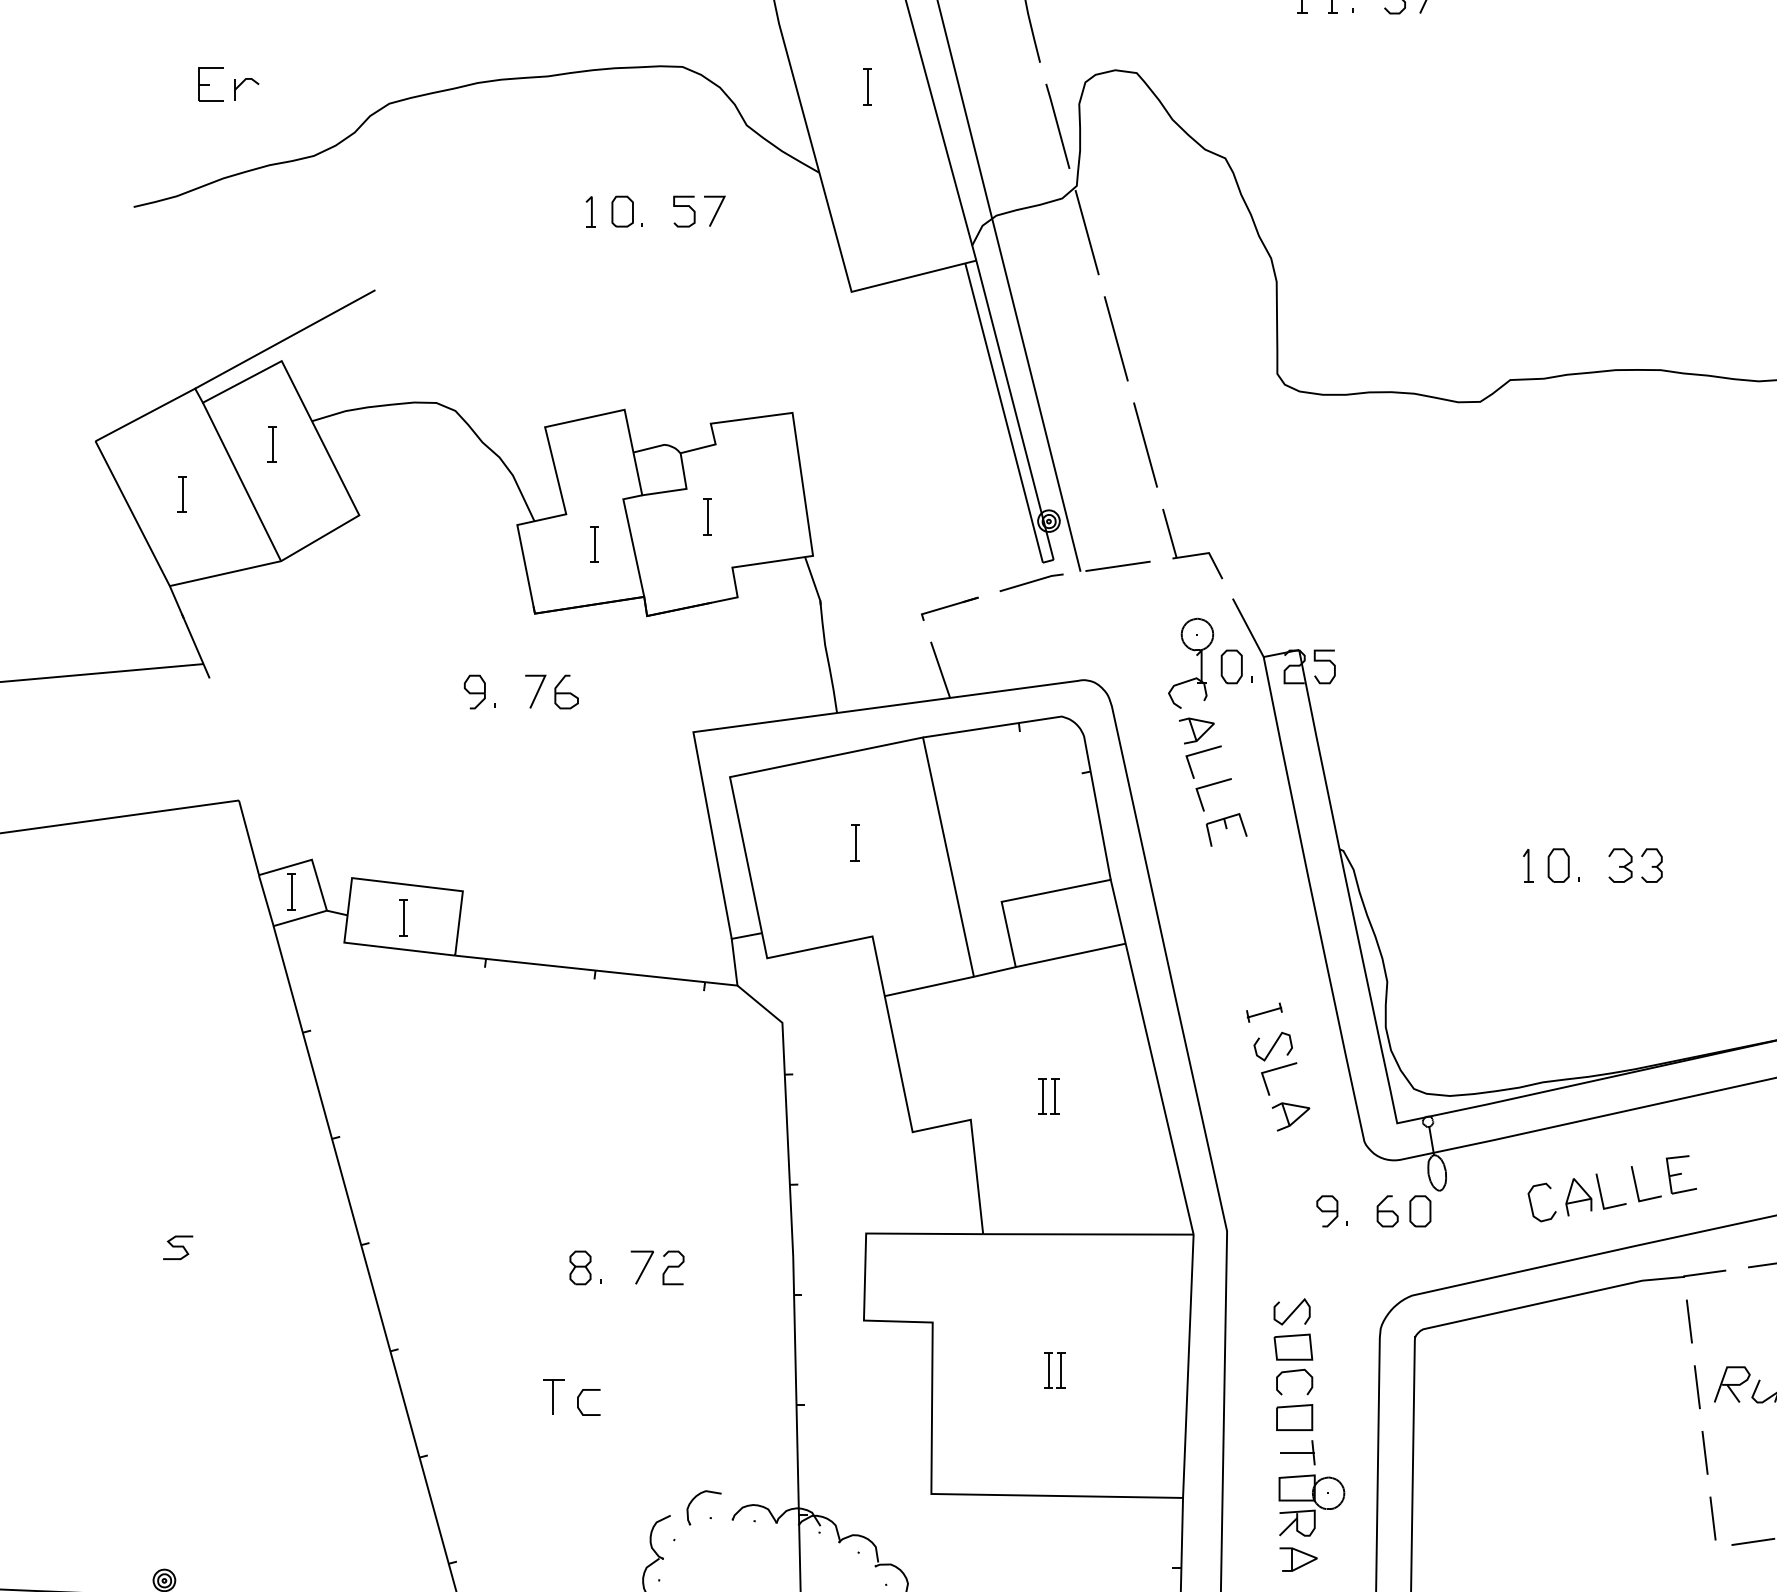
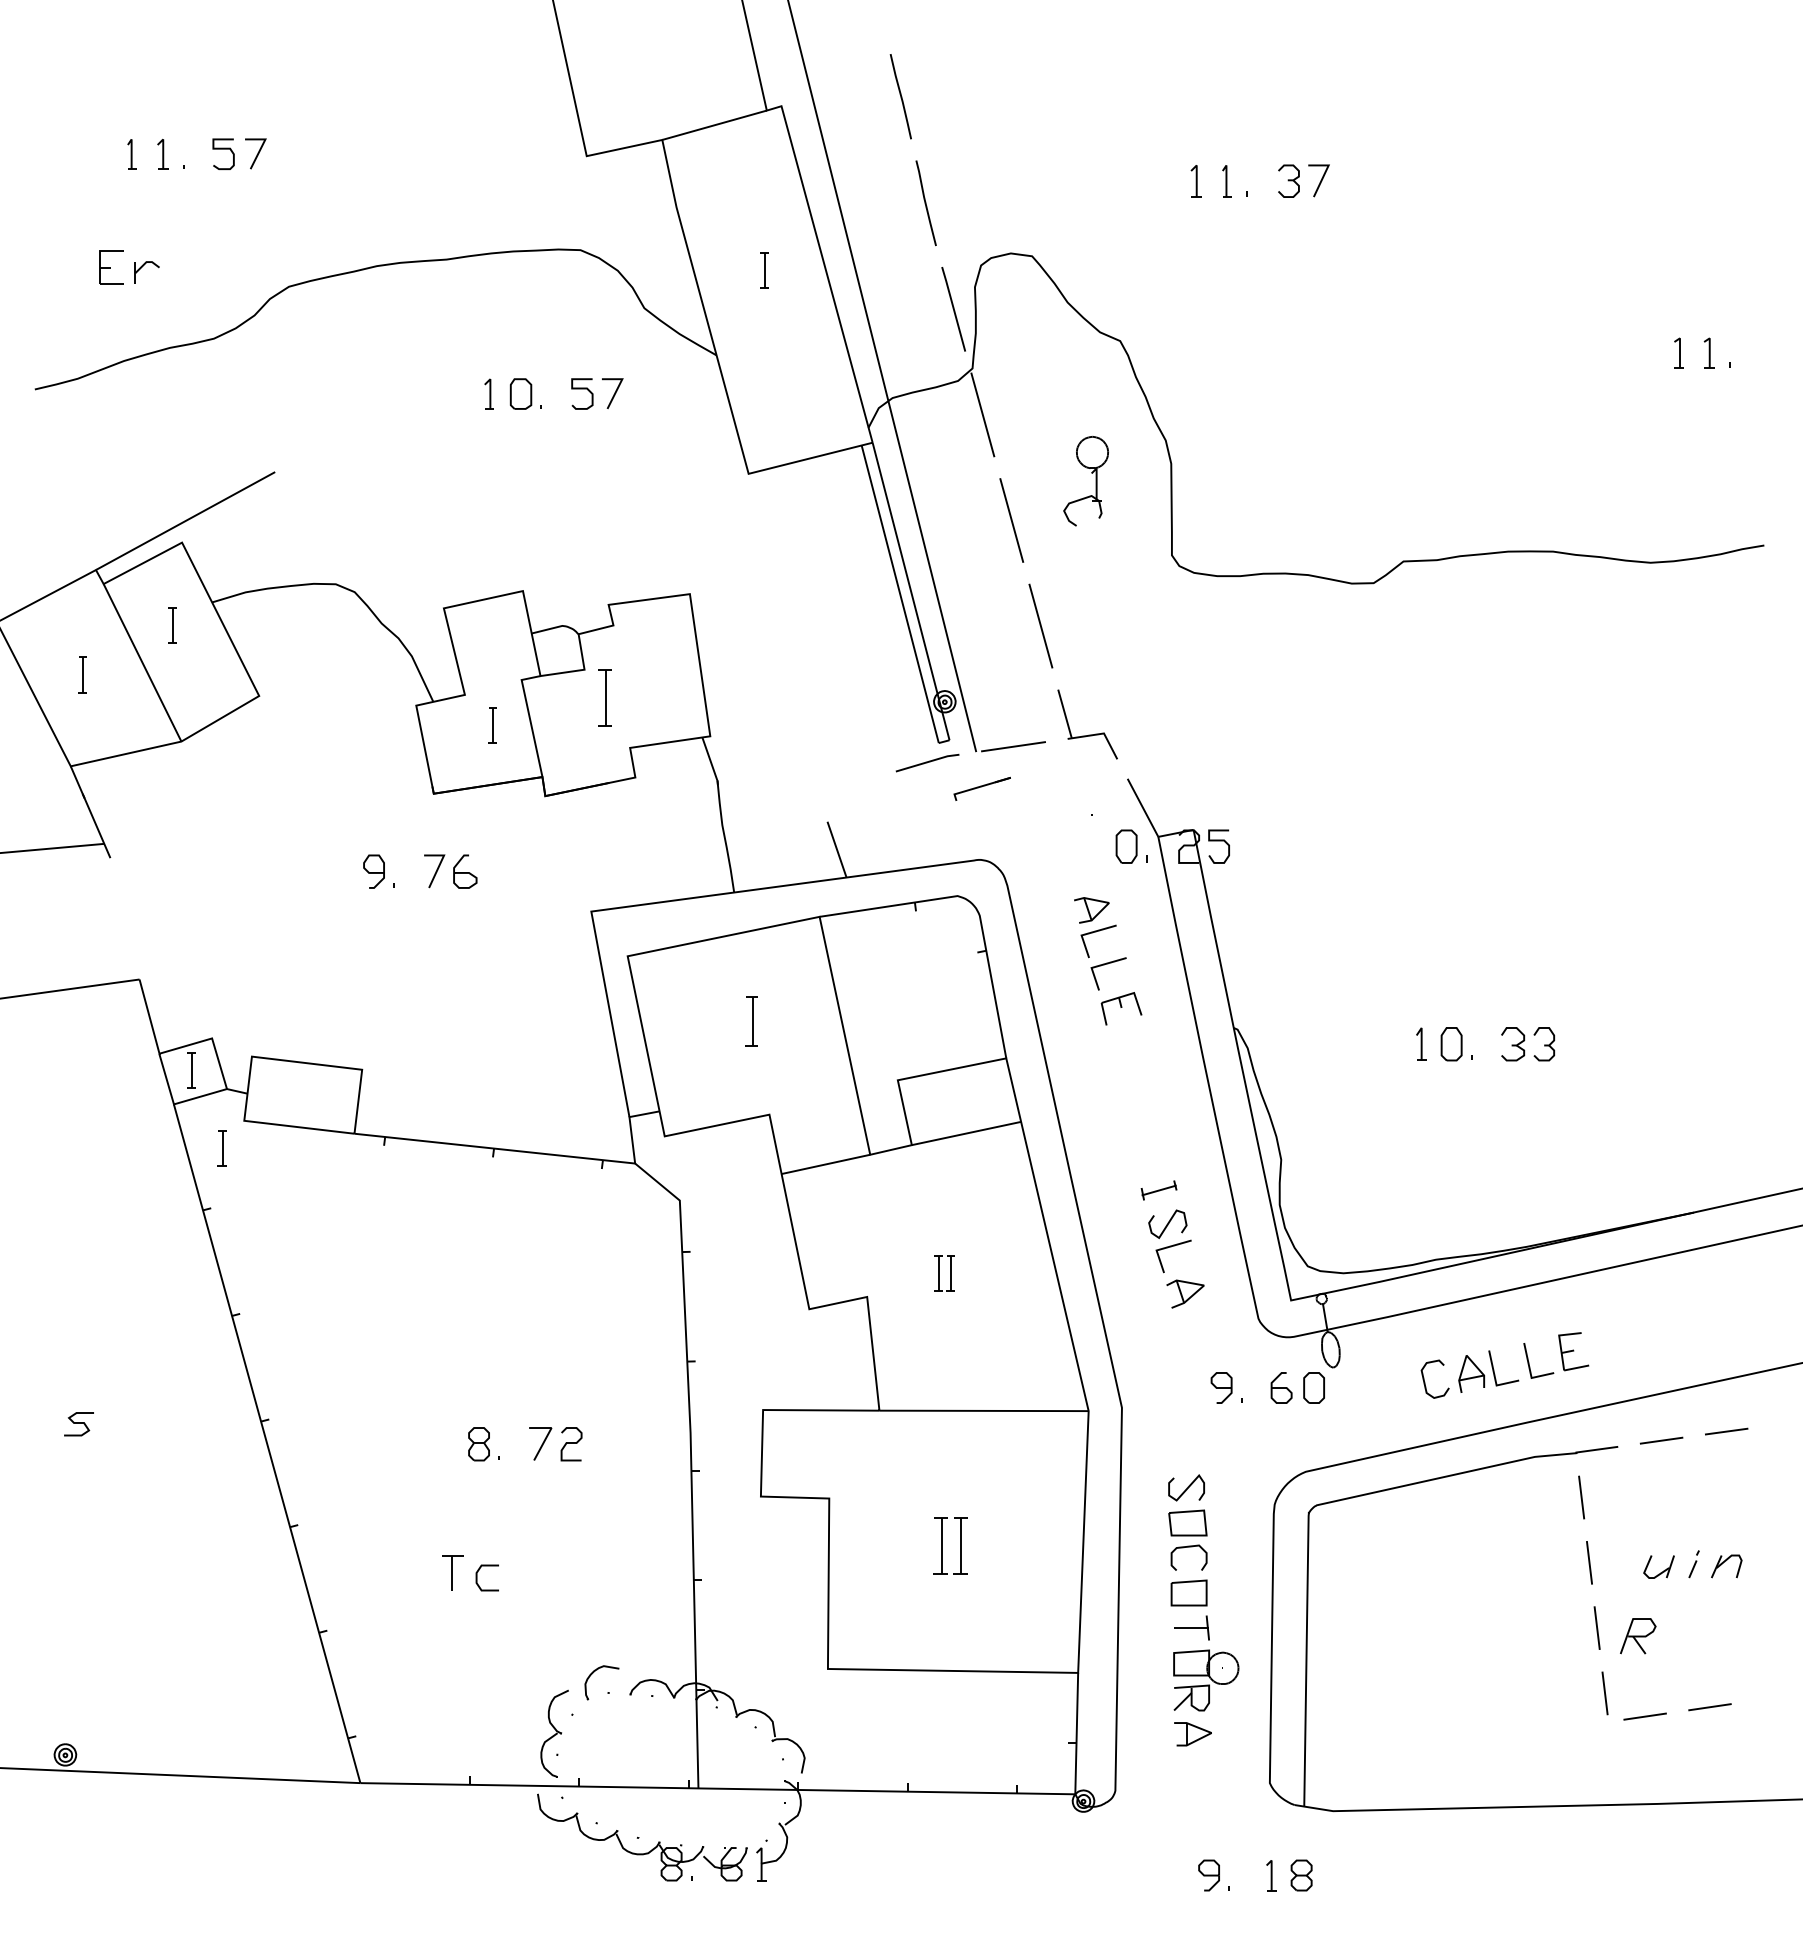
part: (707, 516) -> (605, 697), size x1.6
part: (949, 608) -> (981, 788), moved
part: (1196, 655) -> (1091, 473), moved
part: (854, 842) -> (751, 1021), size x1.4
part: (402, 918) -> (221, 1148), moved
part: (1053, 1370) -> (949, 1546), size x1.6
part: (1732, 1384) -> (1638, 1636), moved

